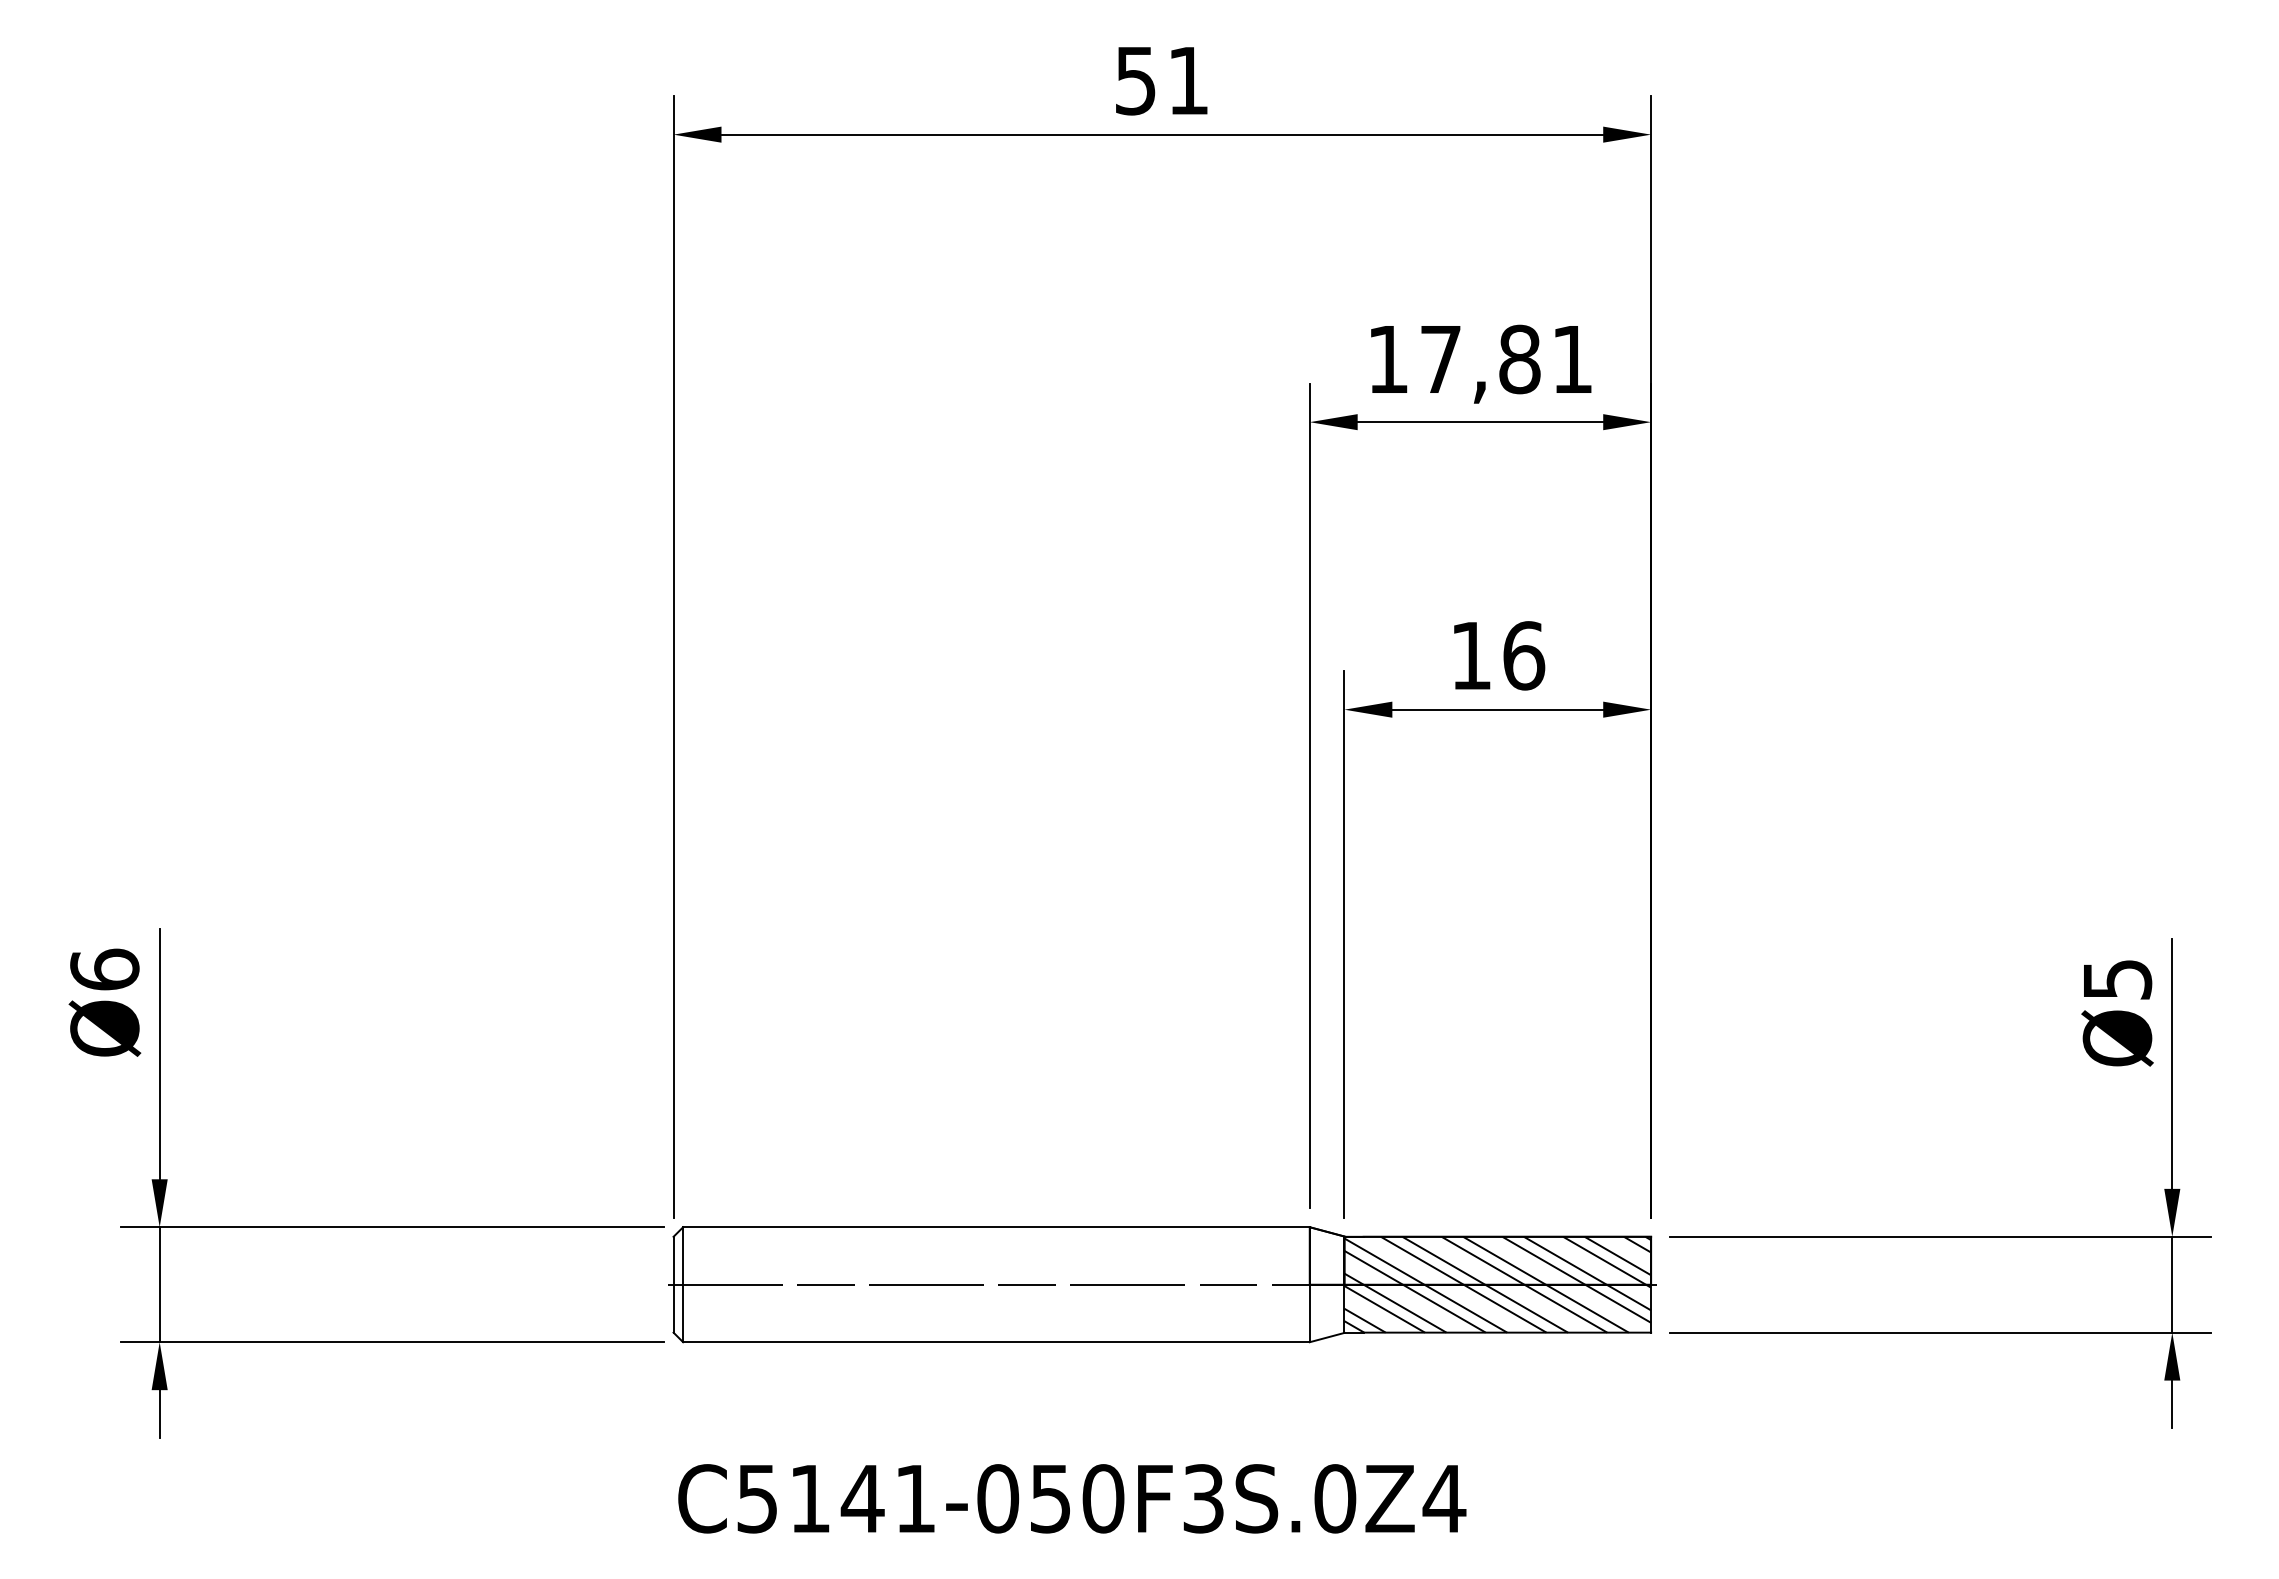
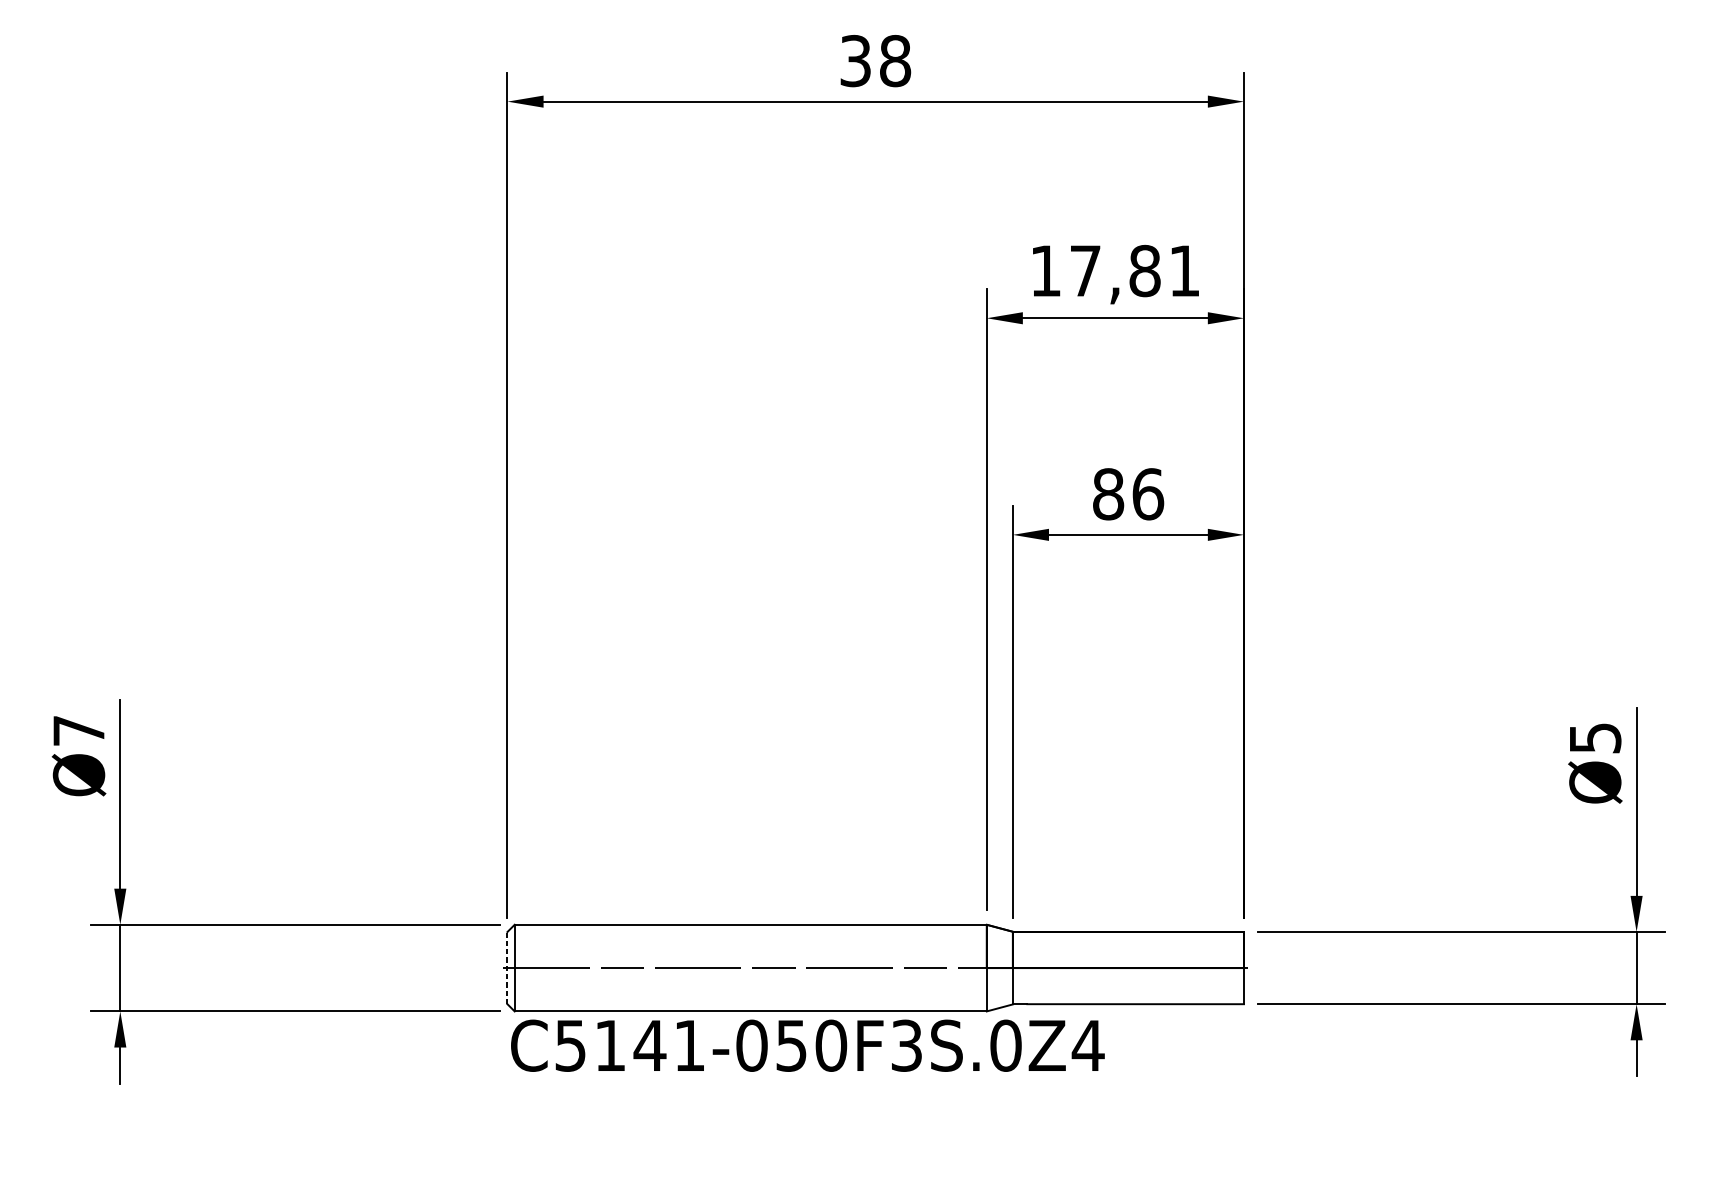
text: (1162, 80) -> (875, 60), 51 -> 38
text: (1471, 655) -> (1108, 494), 16 -> 86
text: (104, 969) -> (78, 730), Ø6 -> Ø7
line: (673, 1284) -> (507, 967), solid -> dashed
hatch: (1497, 1284) -> (1128, 967), removed
text: (1072, 1498) -> (808, 1045), moved

